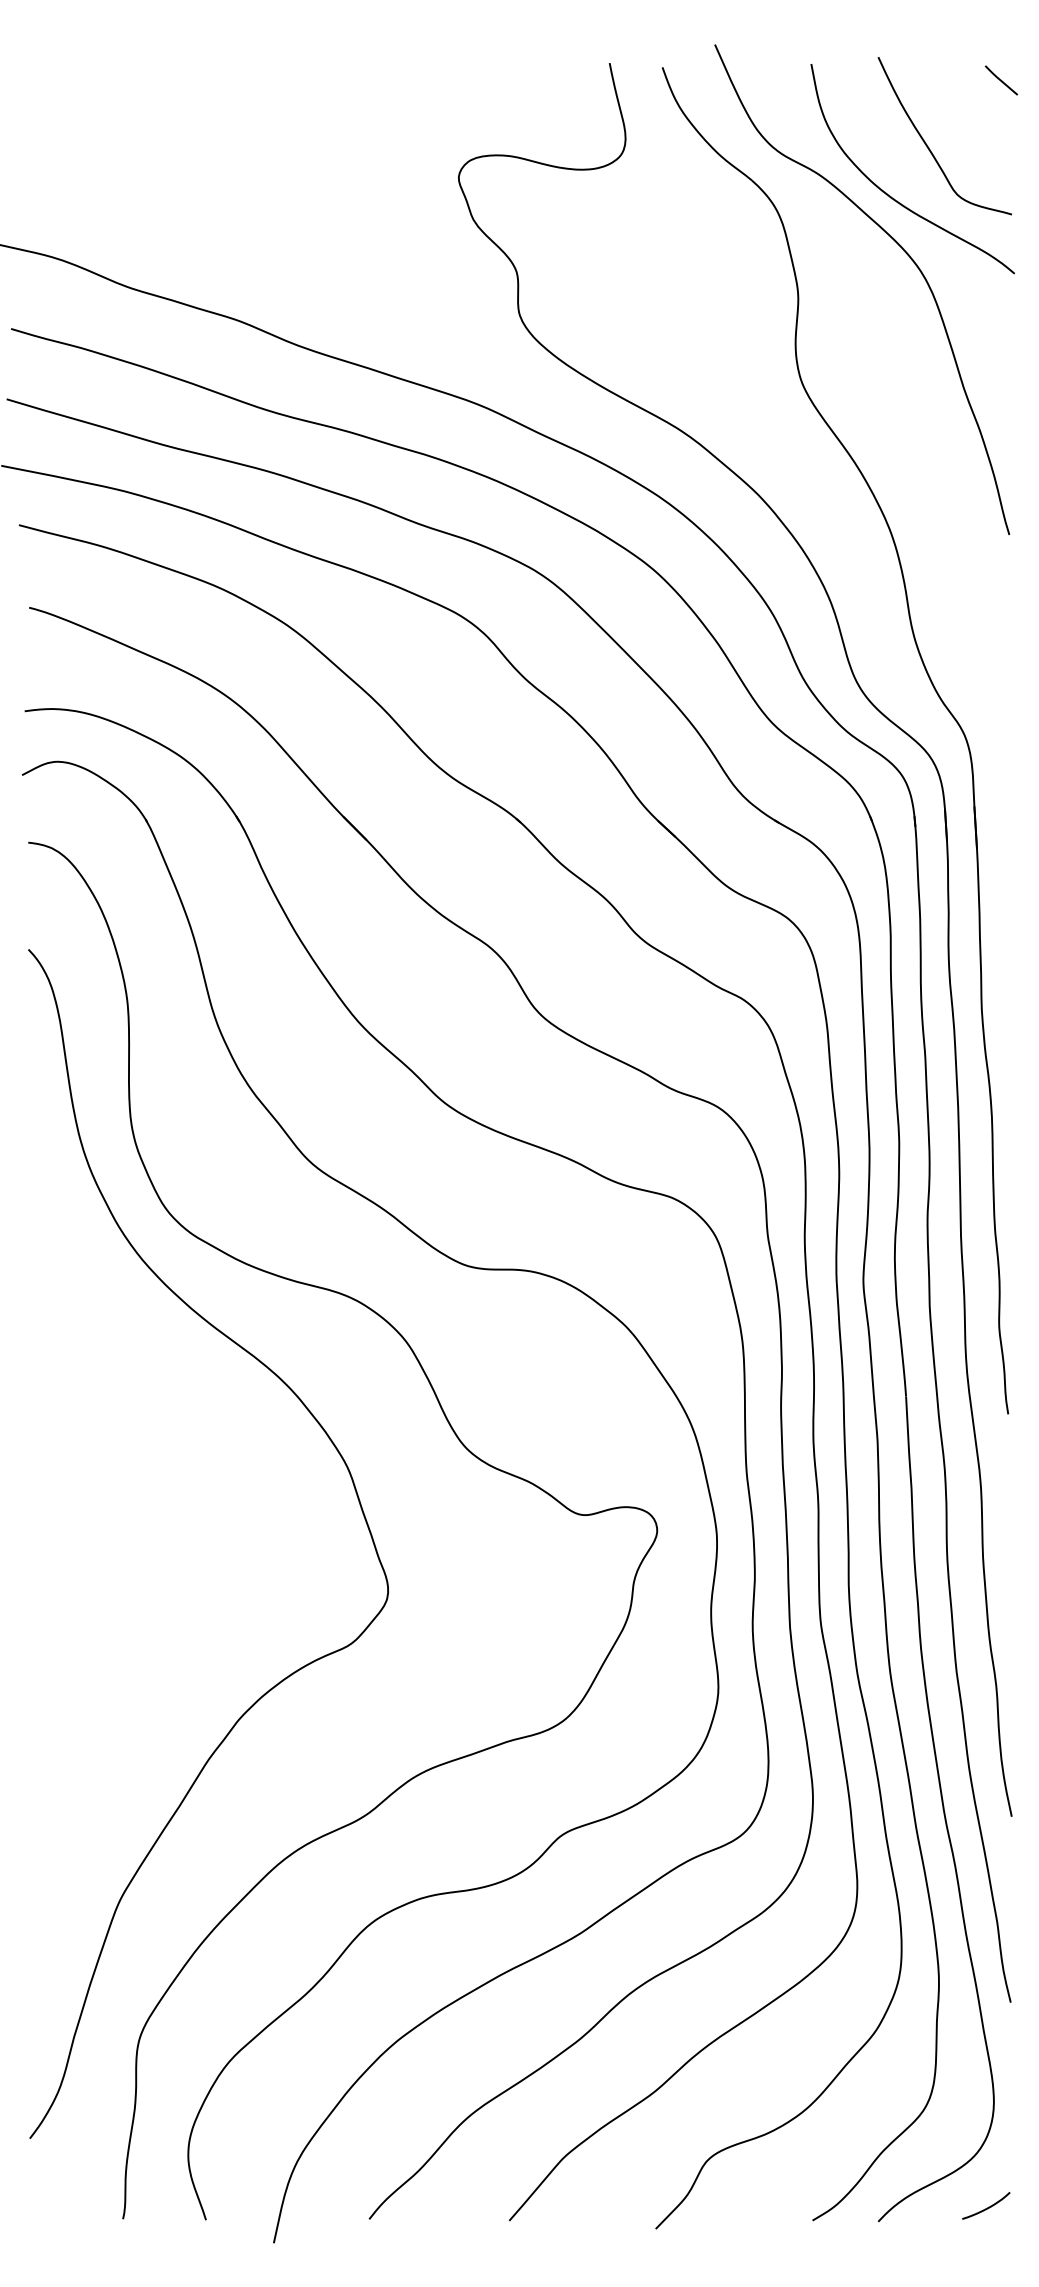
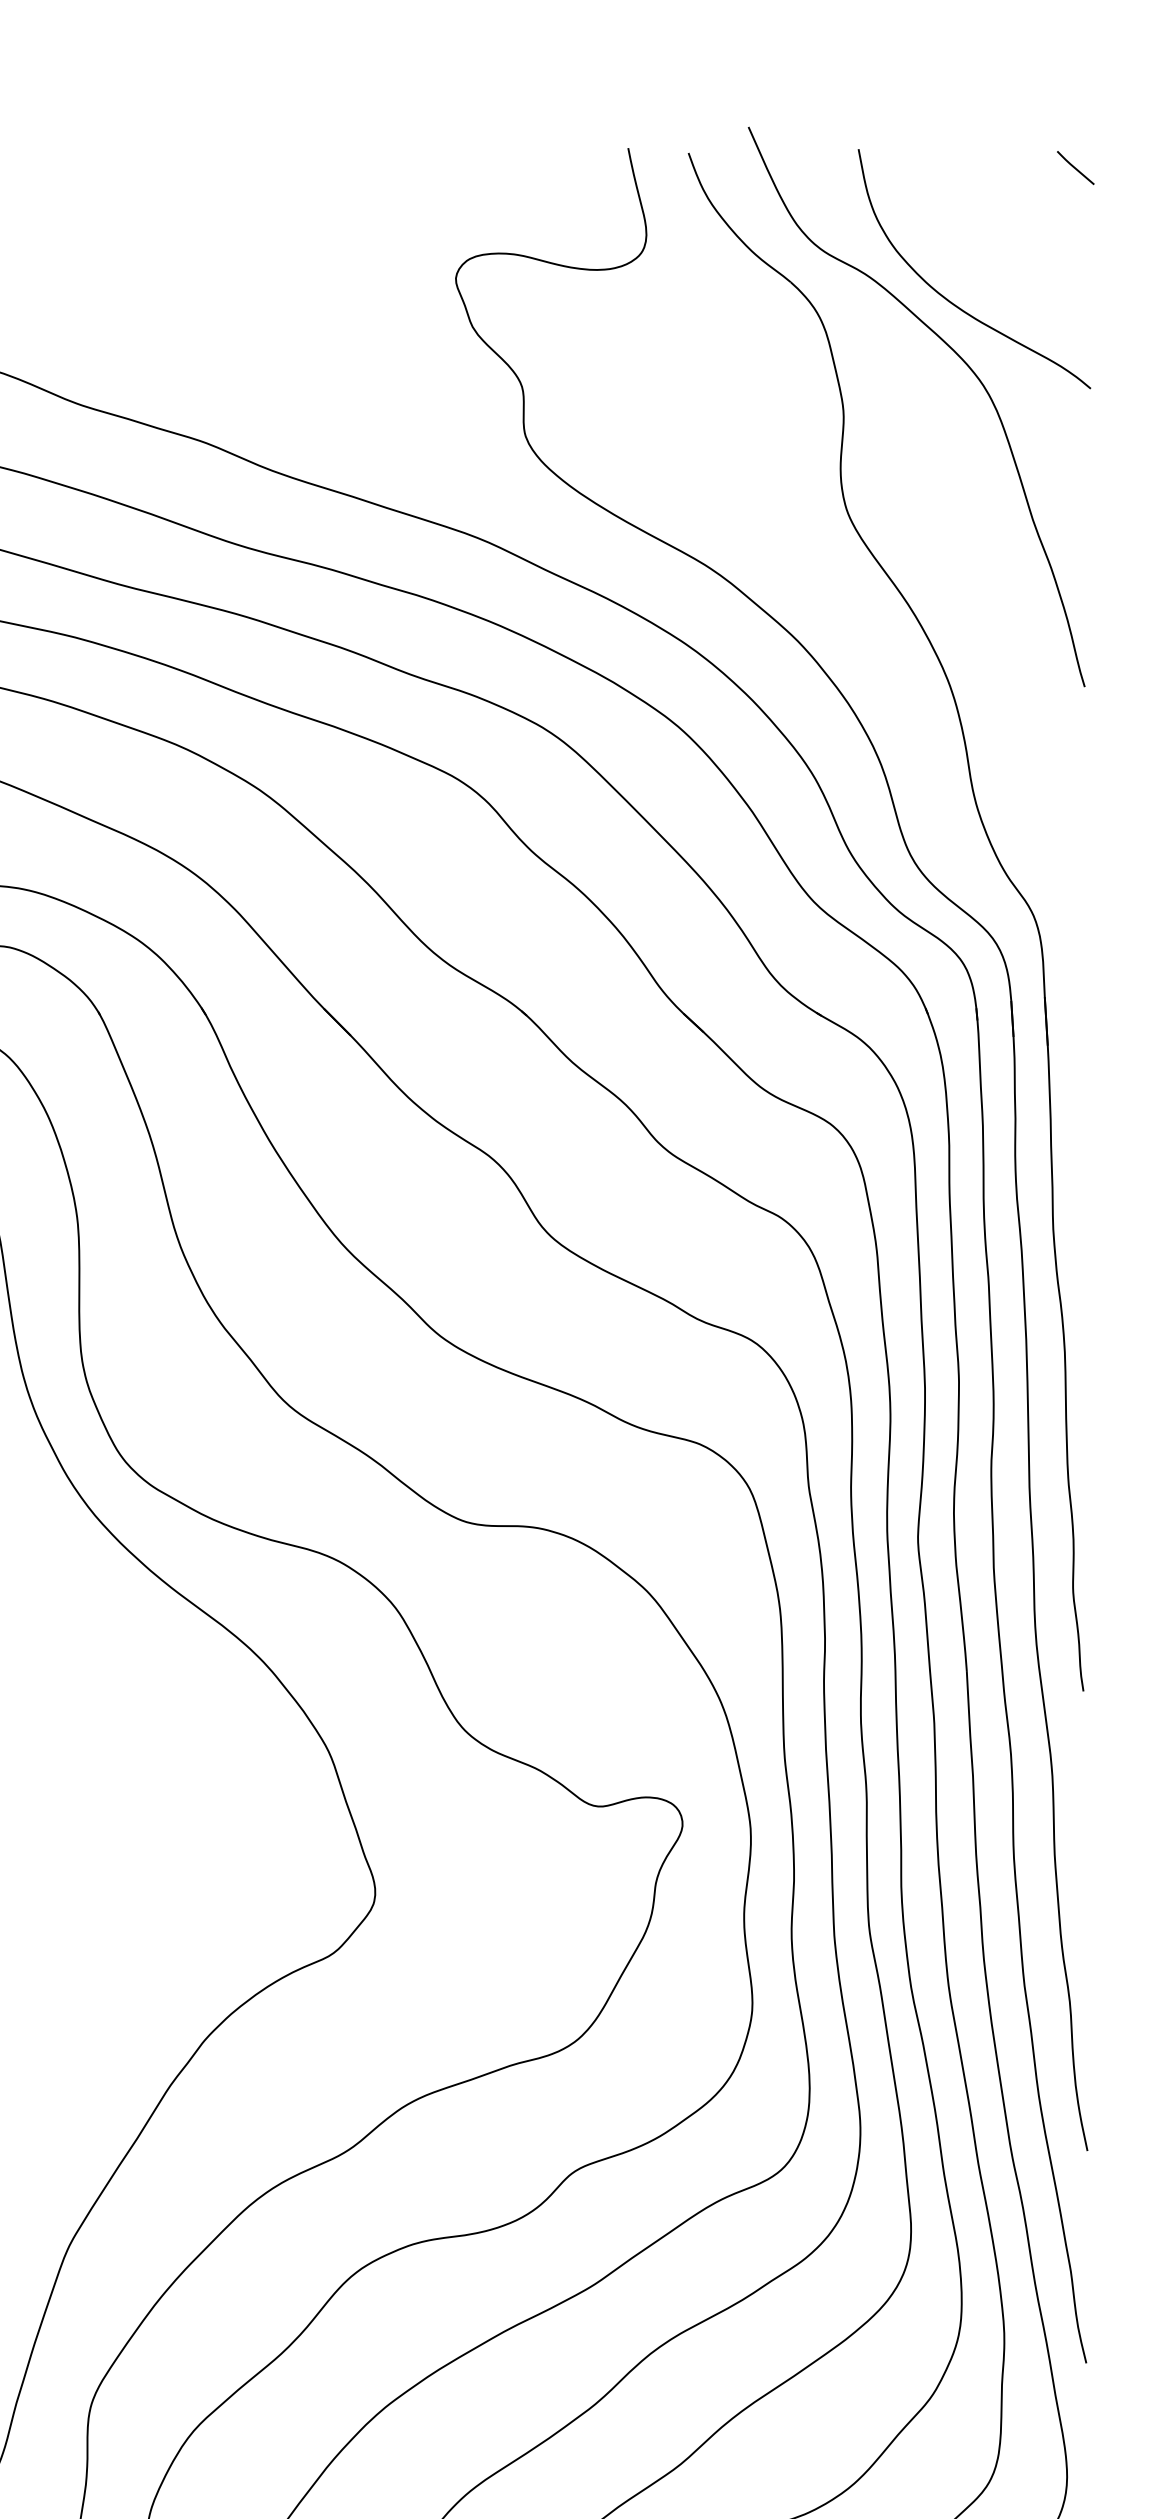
curve: (929, 147) -> (993, 244), removed

